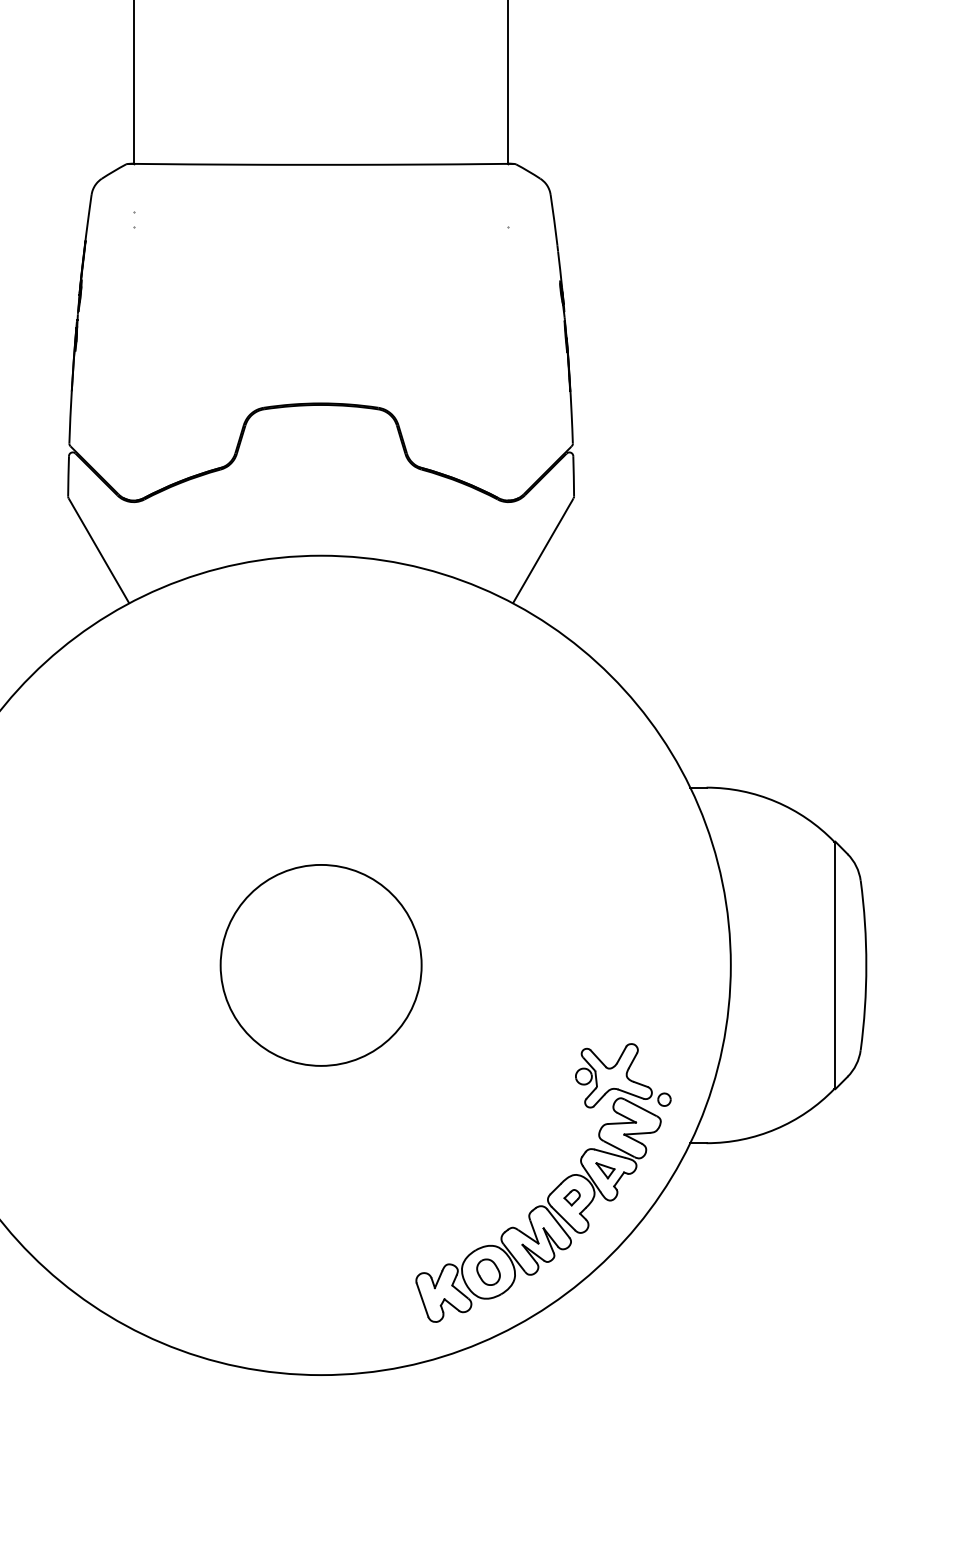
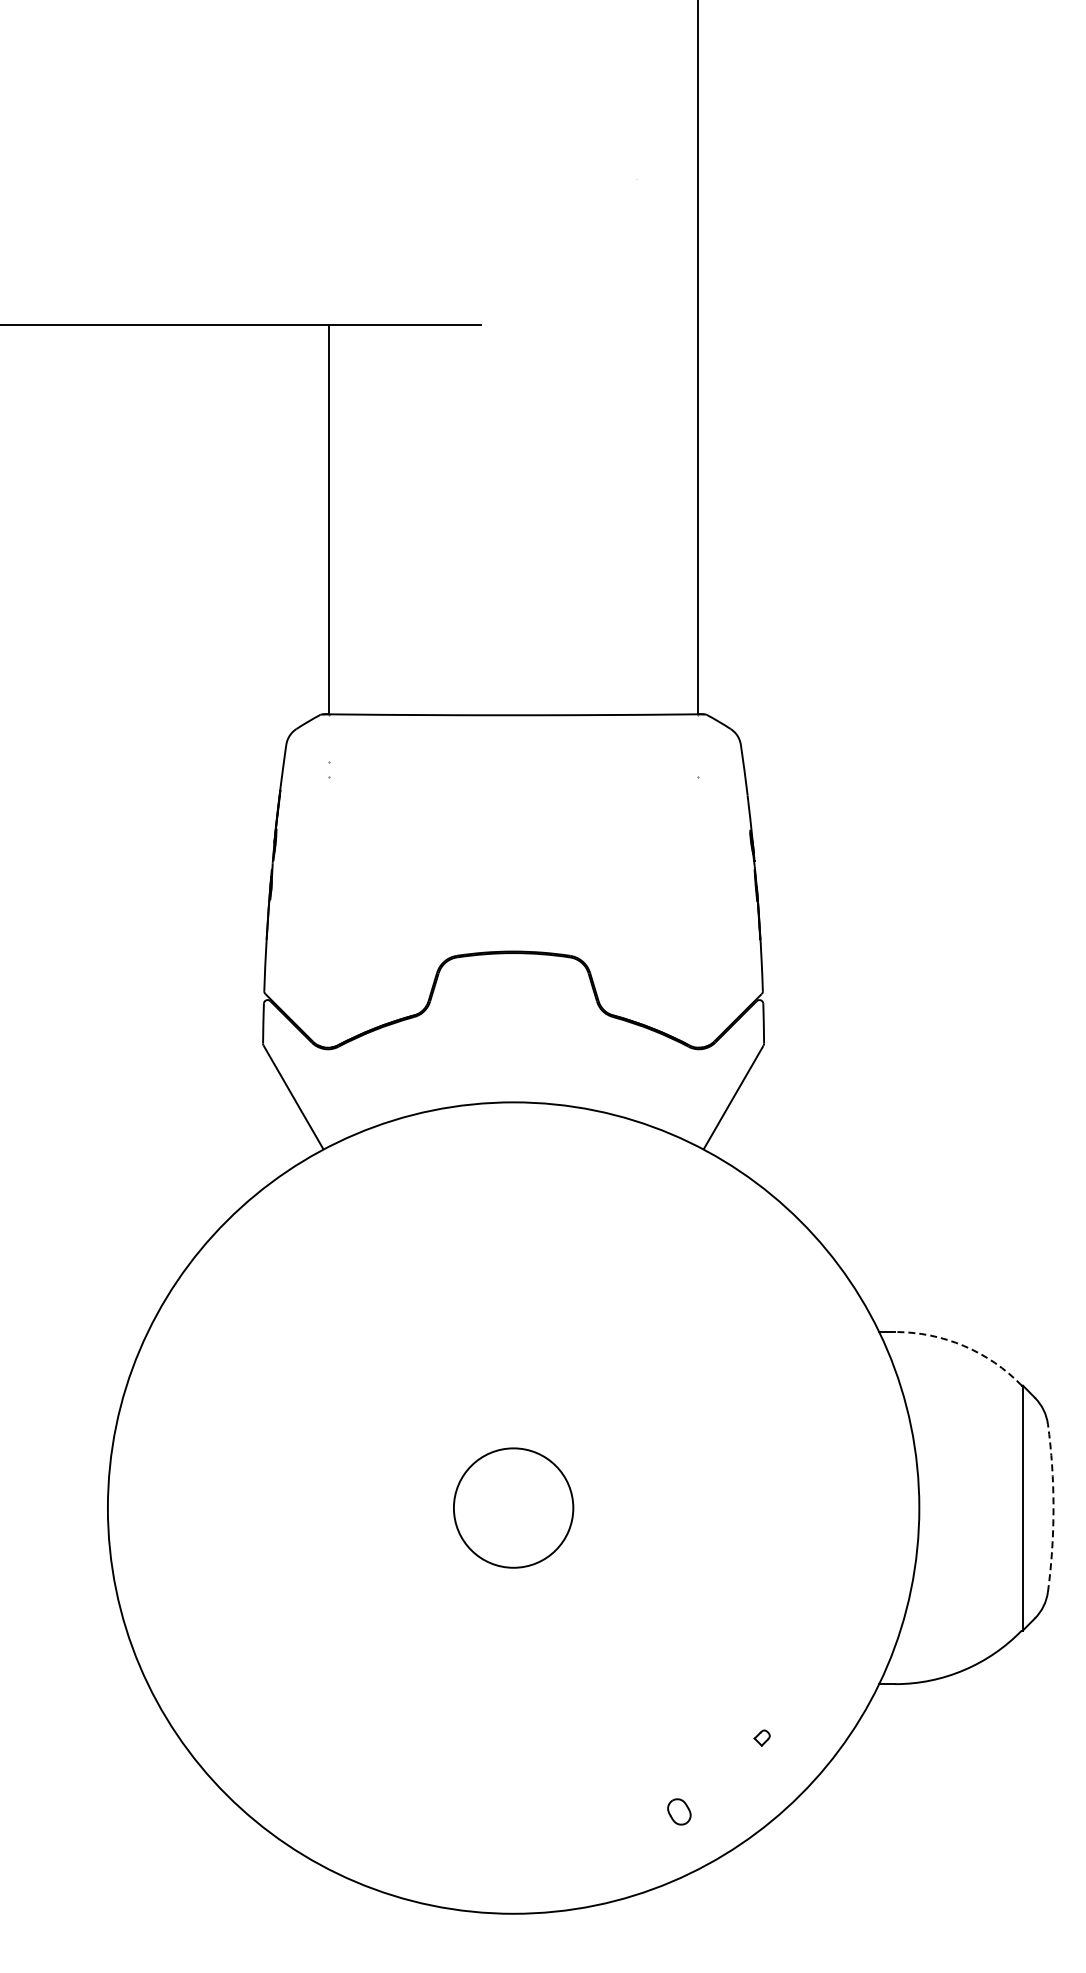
arc: (775, 801) -> (963, 1345), solid -> dashed
circle: (321, 964) -> (513, 1507), size x0.6
arc: (866, 965) -> (1053, 1508), solid -> dashed
part: (552, 1191) -> (742, 1731), removed

